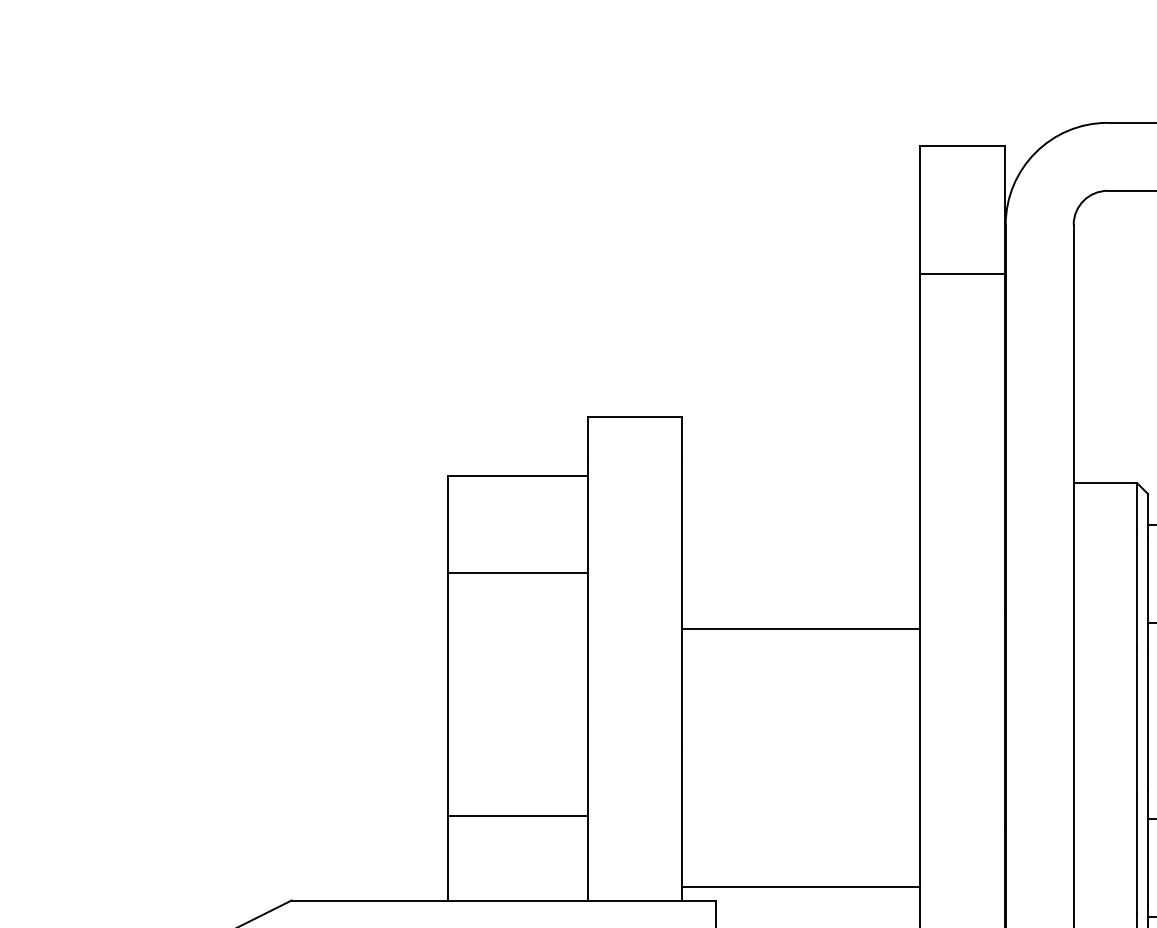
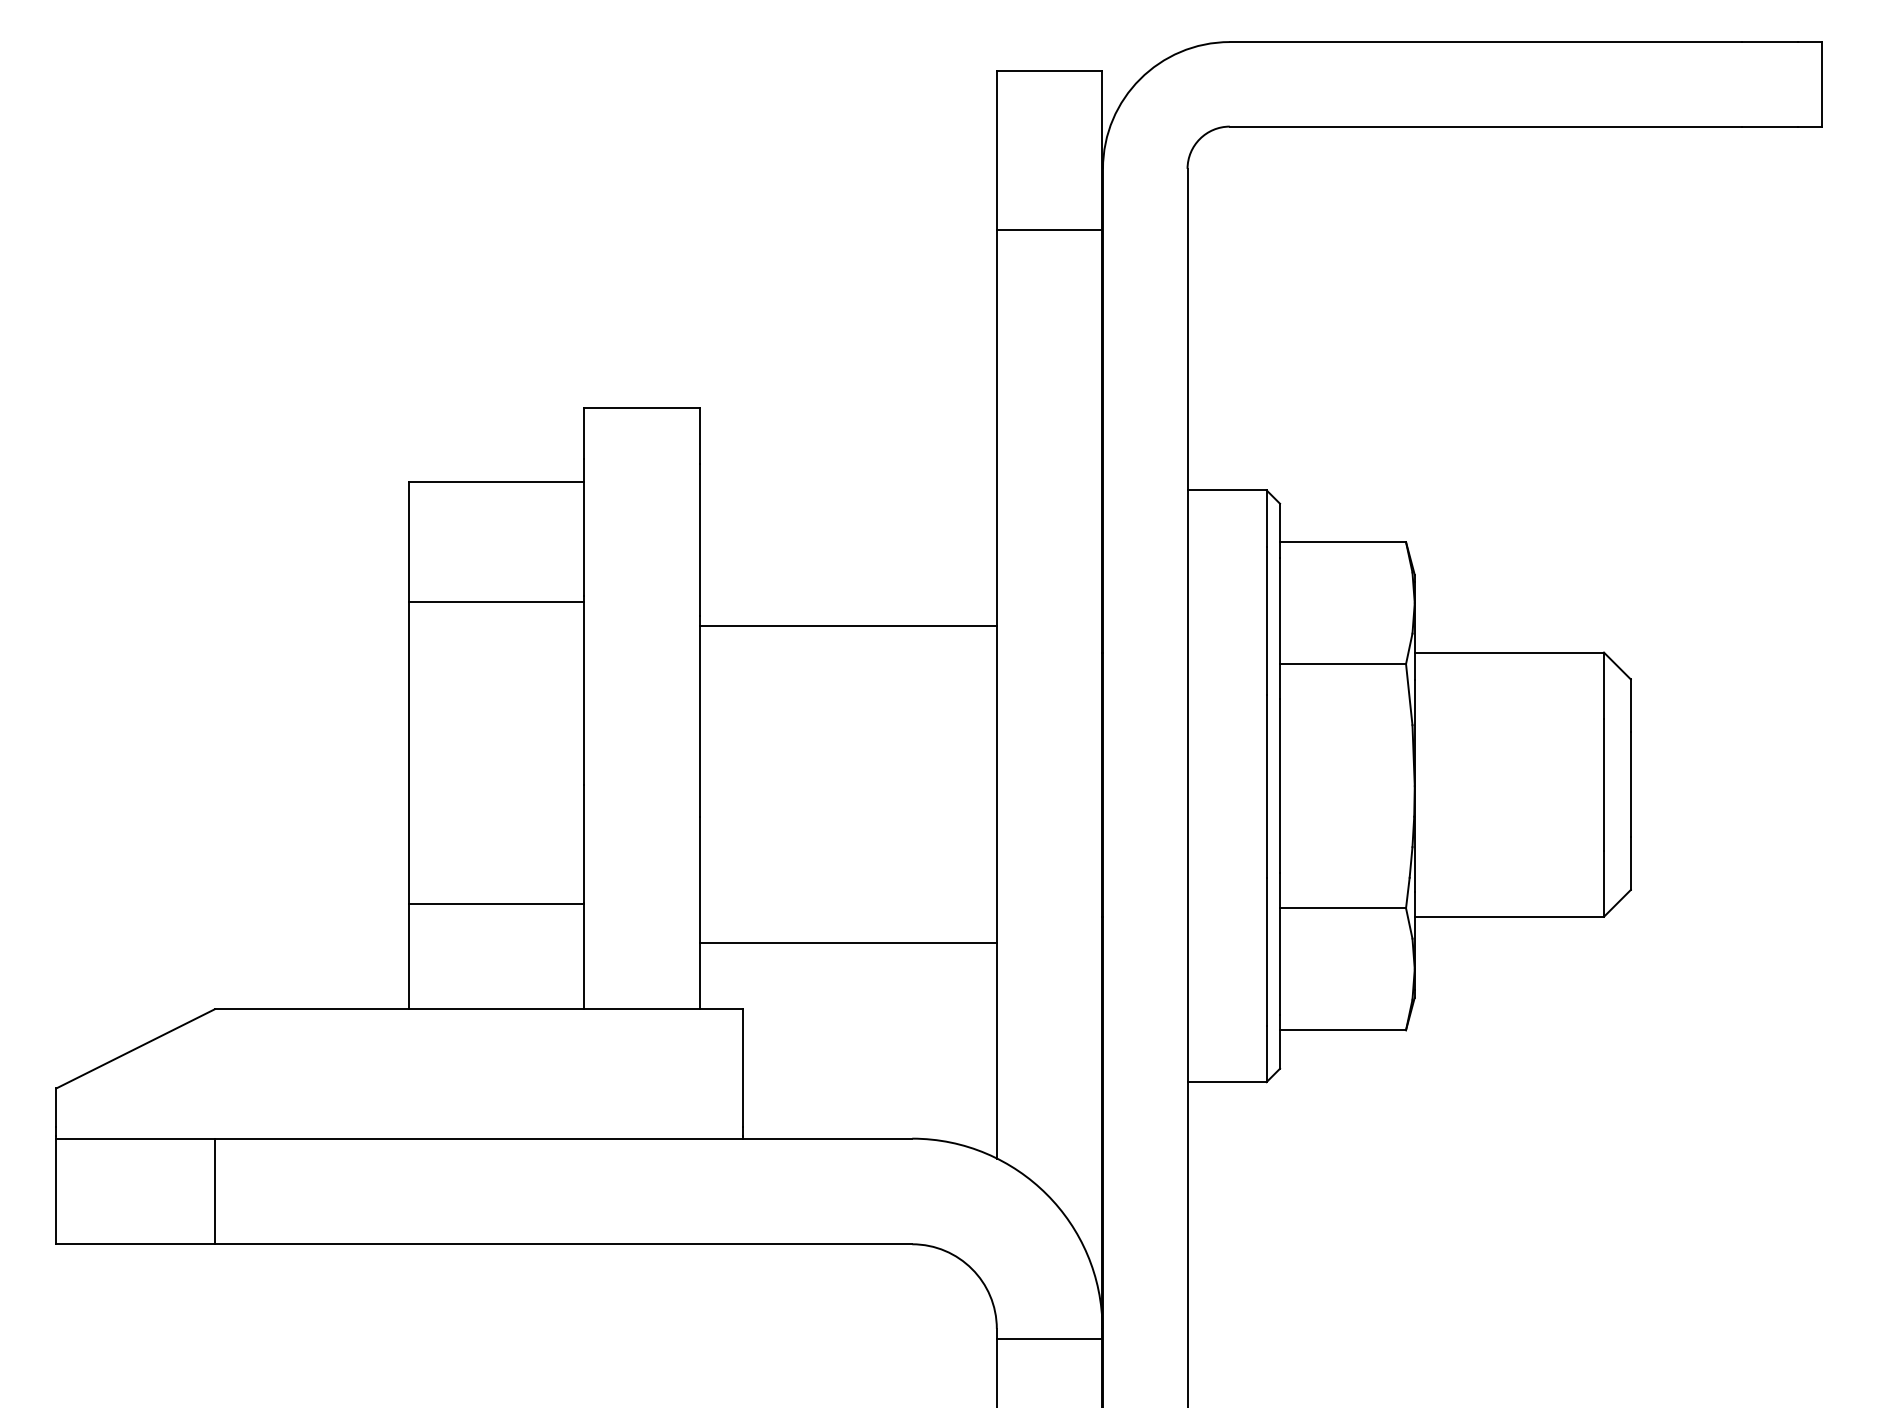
line: (800, 628) -> (847, 626), moved
line: (800, 887) -> (847, 943), moved

